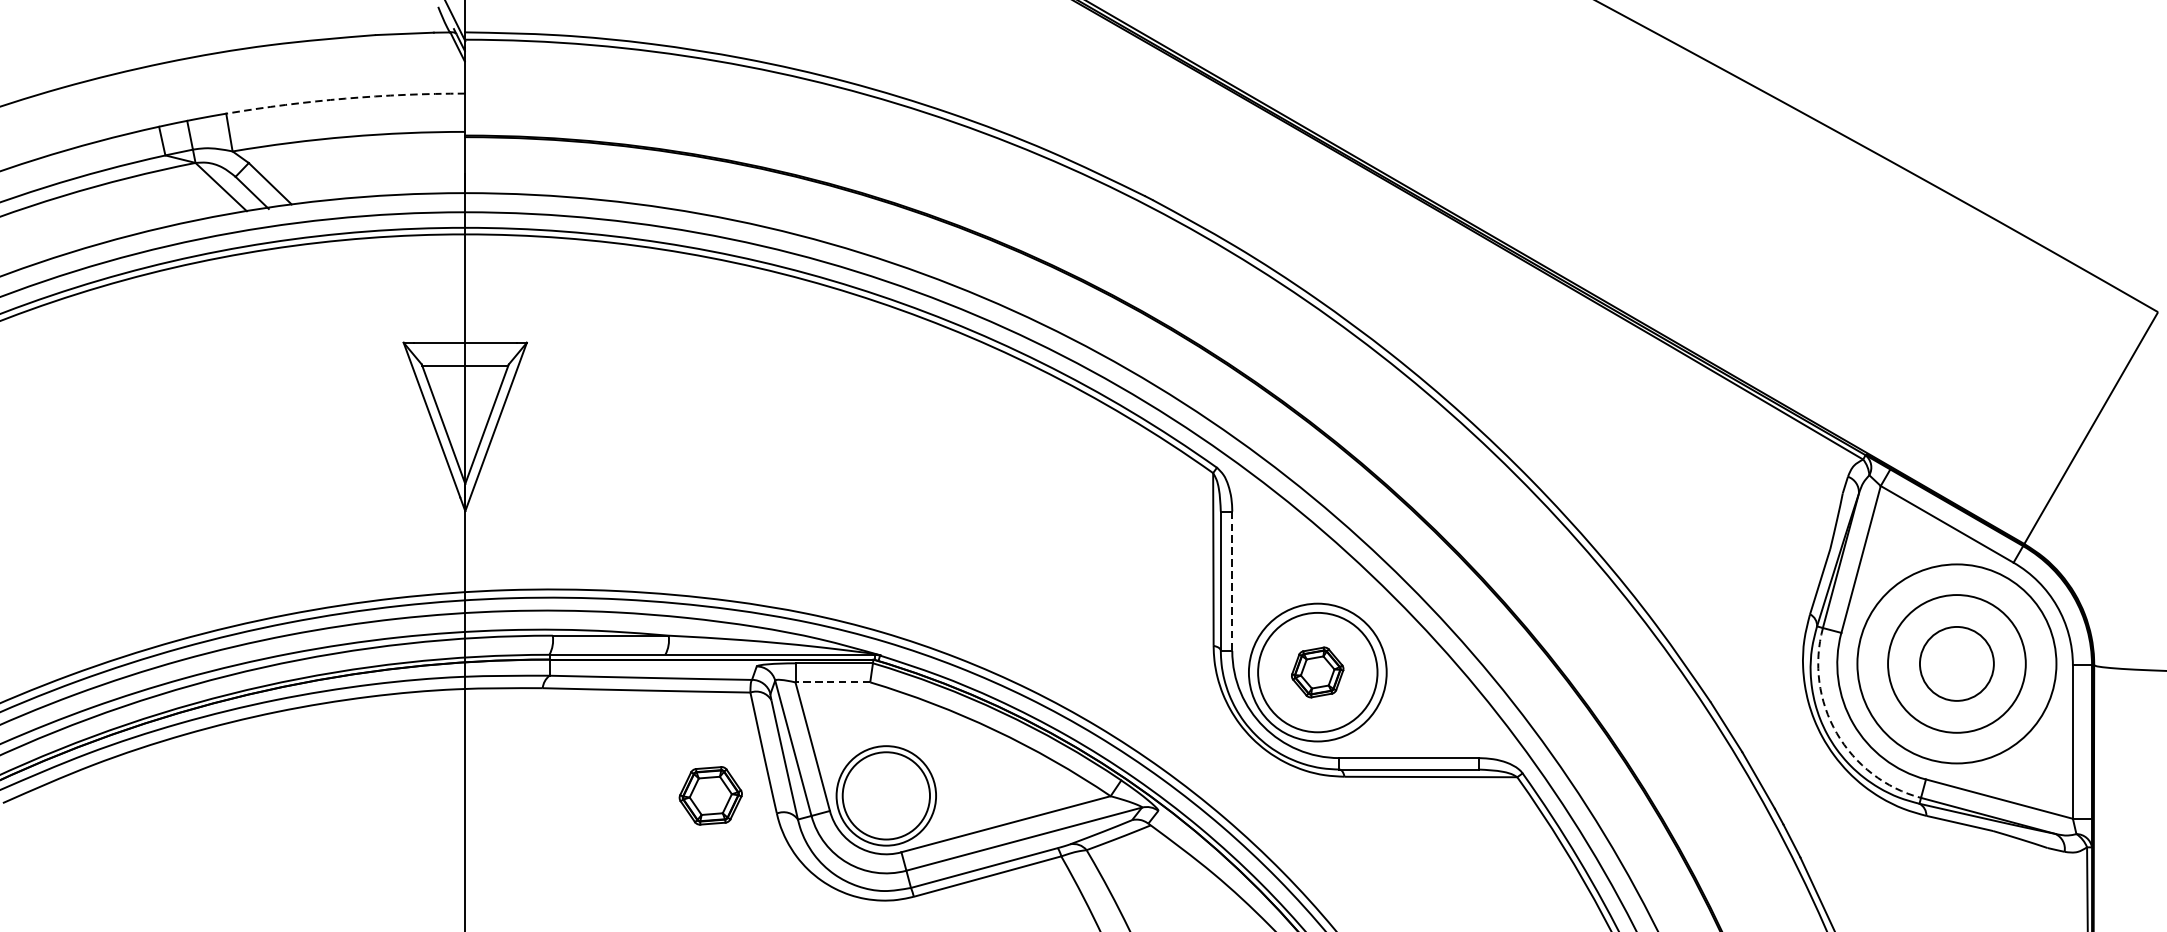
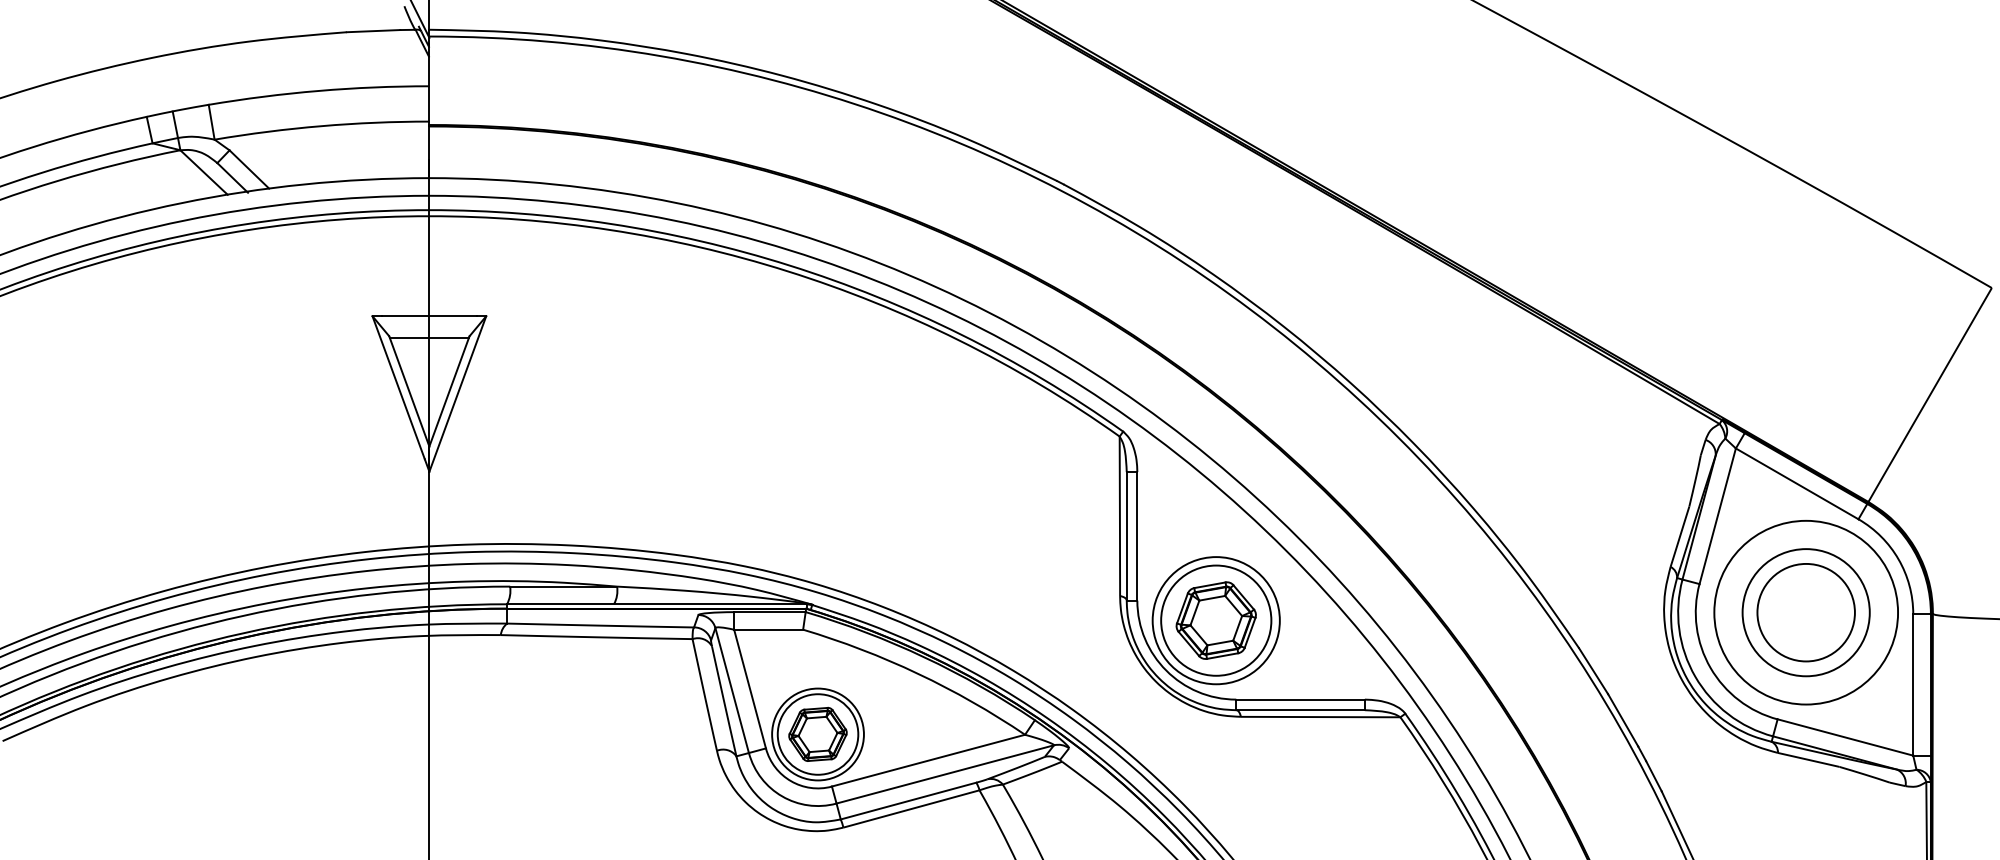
arc: (345, 98) -> (318, 90), dashed -> solid
line: (1232, 581) -> (1137, 536), dashed -> solid
circle: (1956, 663) -> (1805, 612), size x1.43
part: (1316, 672) -> (1215, 620), size x1.67
line: (832, 682) -> (768, 629), dashed -> solid
arc: (1837, 733) -> (1695, 676), dashed -> solid
part: (710, 794) -> (817, 733), moved

